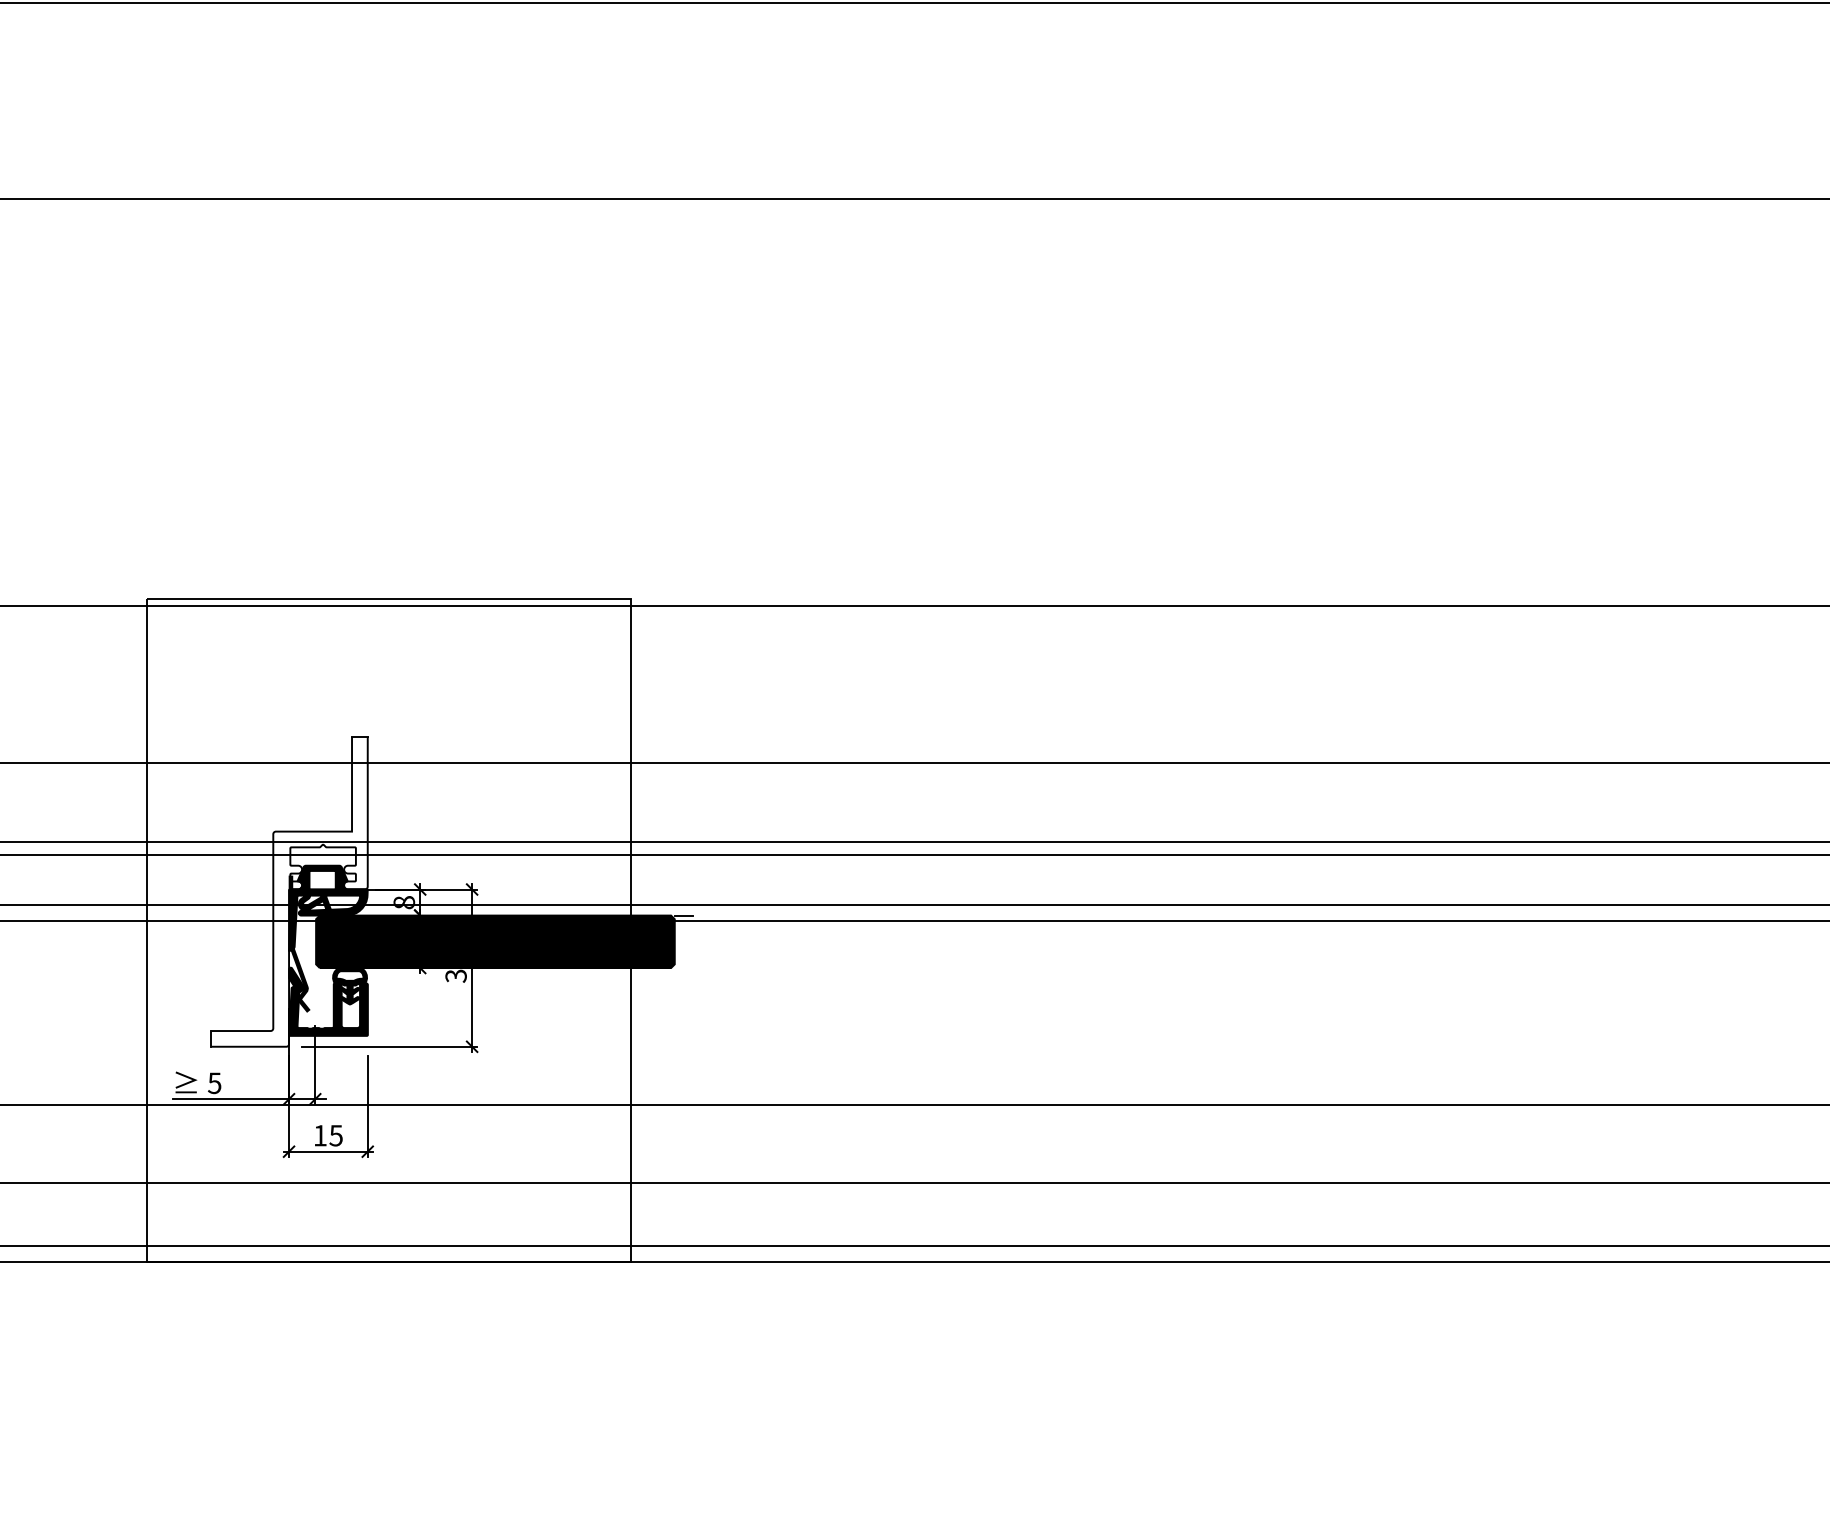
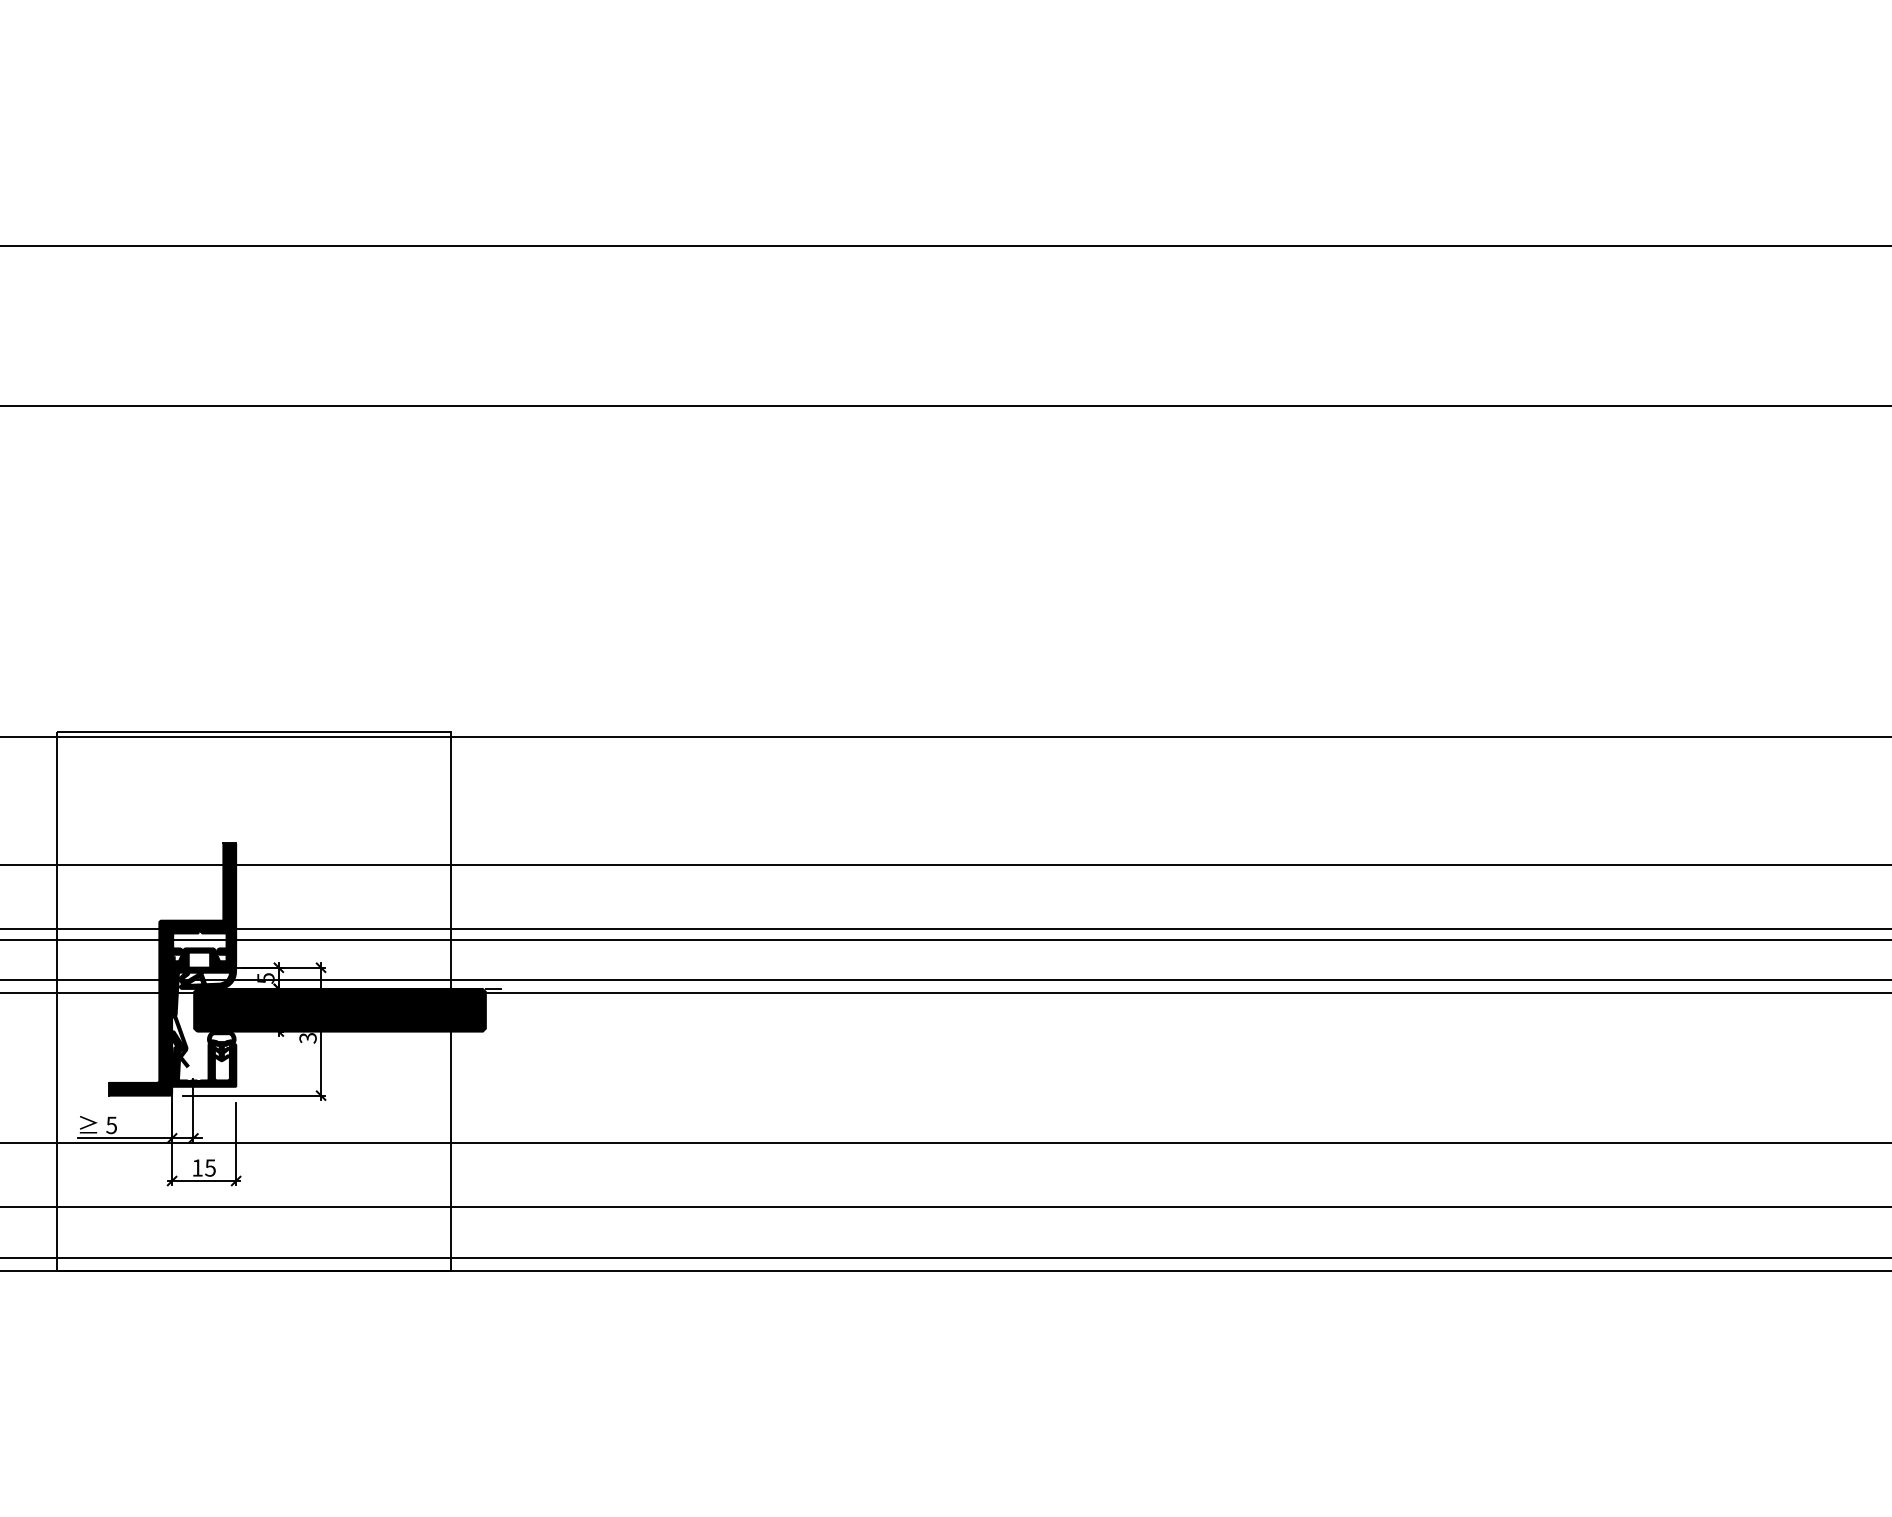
fill: (289, 891) -> (172, 969), added
text: (403, 902) -> (265, 978), 8 -> 5

